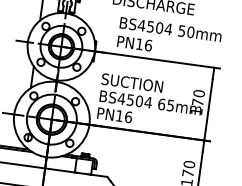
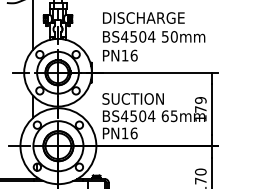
text: (169, 39) -> (154, 46), moved
text: (198, 93) -> (200, 100), 170 -> 179

